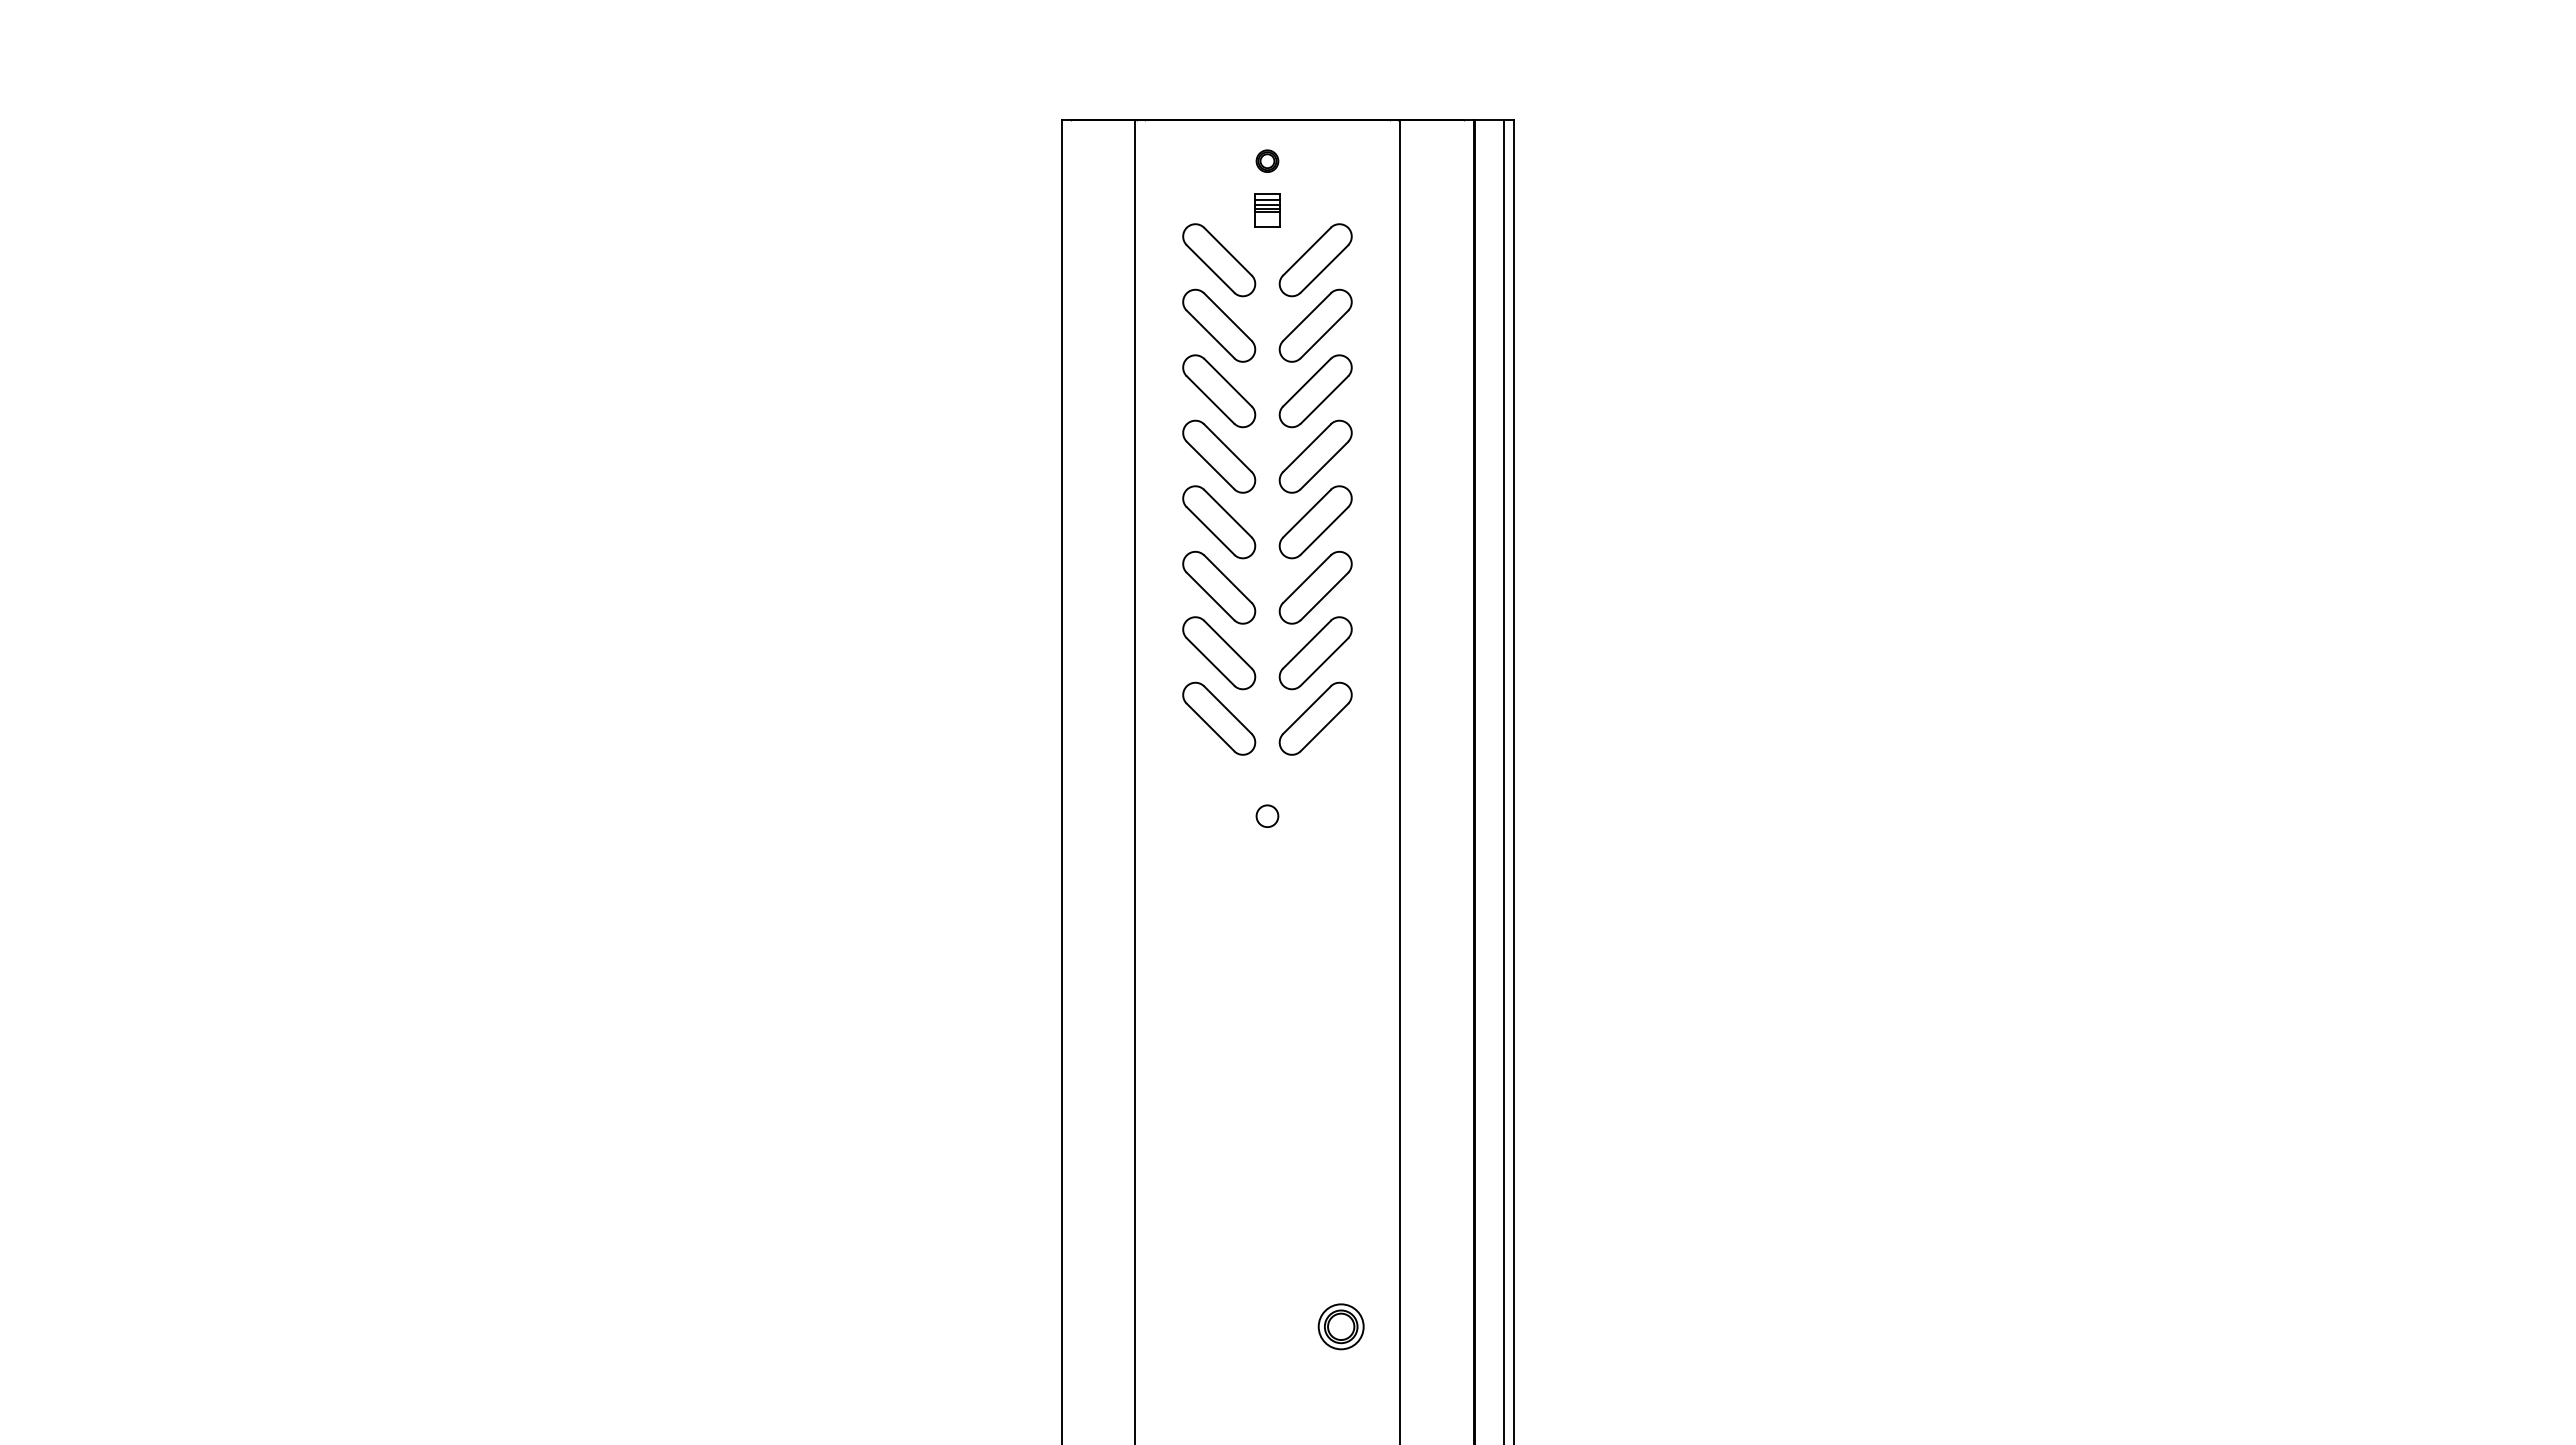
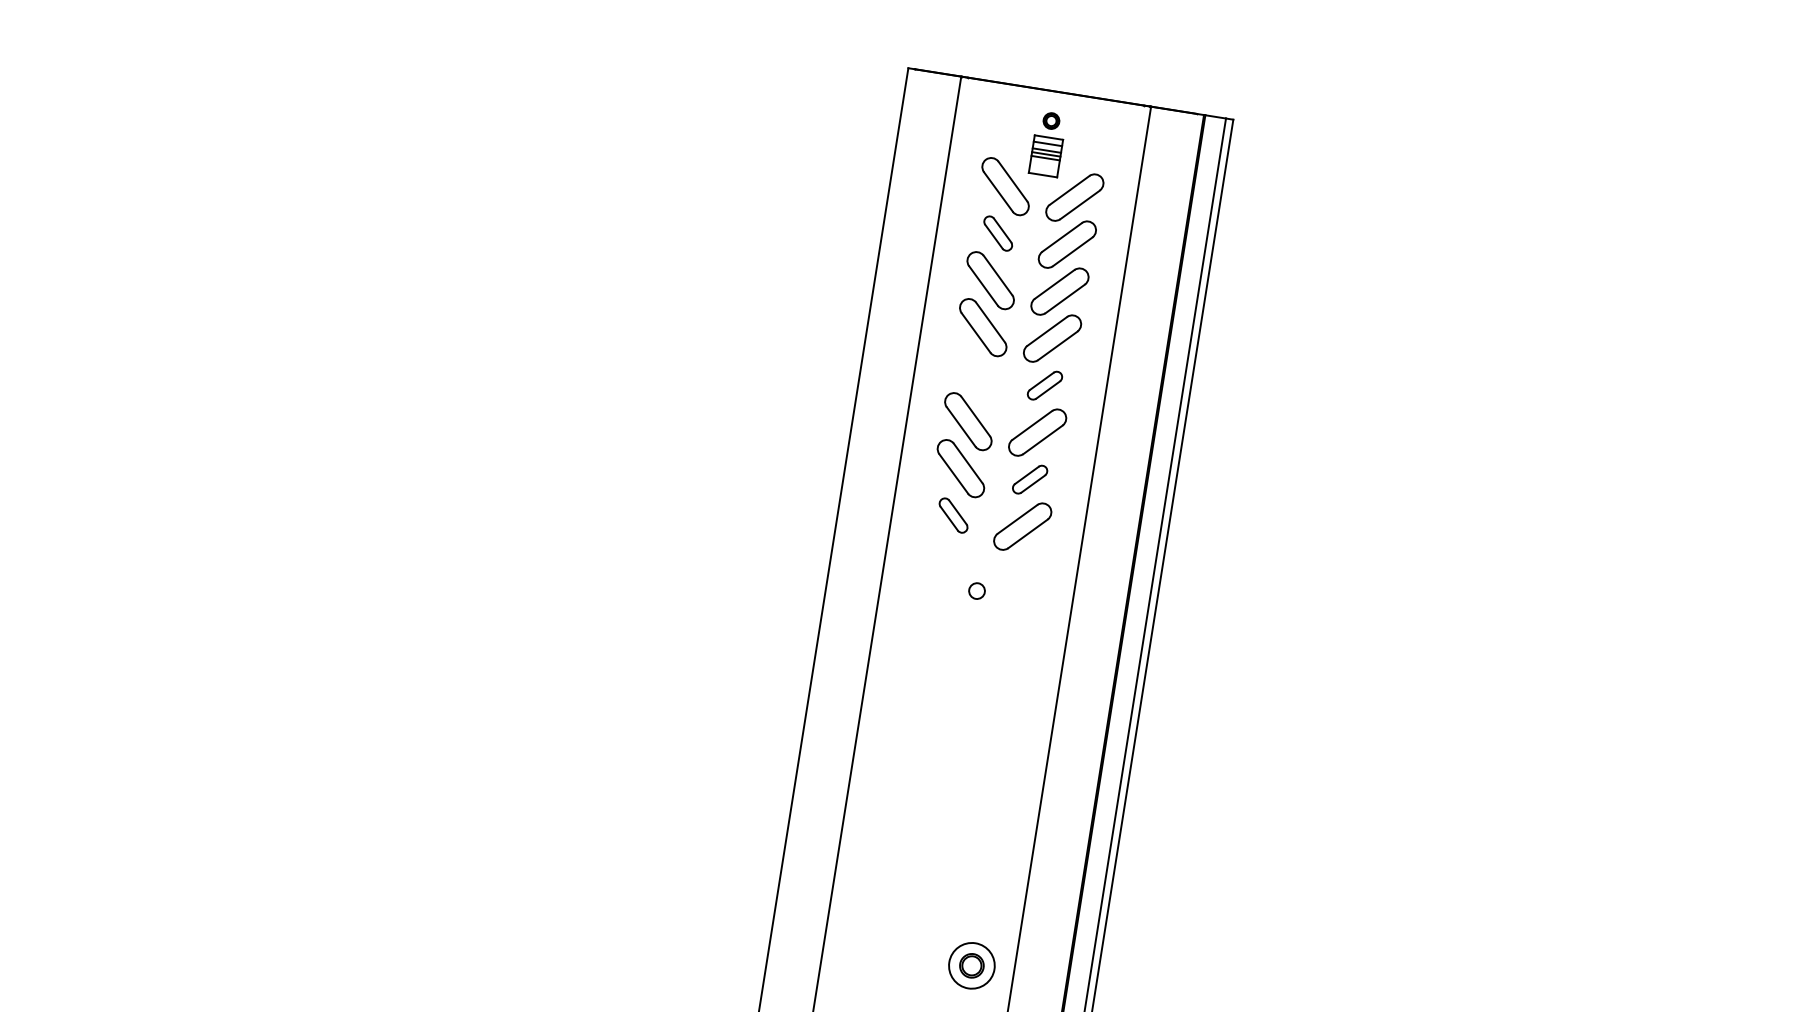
part: (1267, 210) -> (1045, 156), size x1.6
part: (1219, 325) -> (998, 233), size x0.6
part: (1219, 522) -> (975, 374), removed
part: (1315, 522) -> (1044, 385), size x0.6
part: (1315, 653) -> (1029, 479), size x0.6
part: (1219, 718) -> (953, 515), size x0.6
circle: (1340, 1326) -> (971, 965), size x1.4

